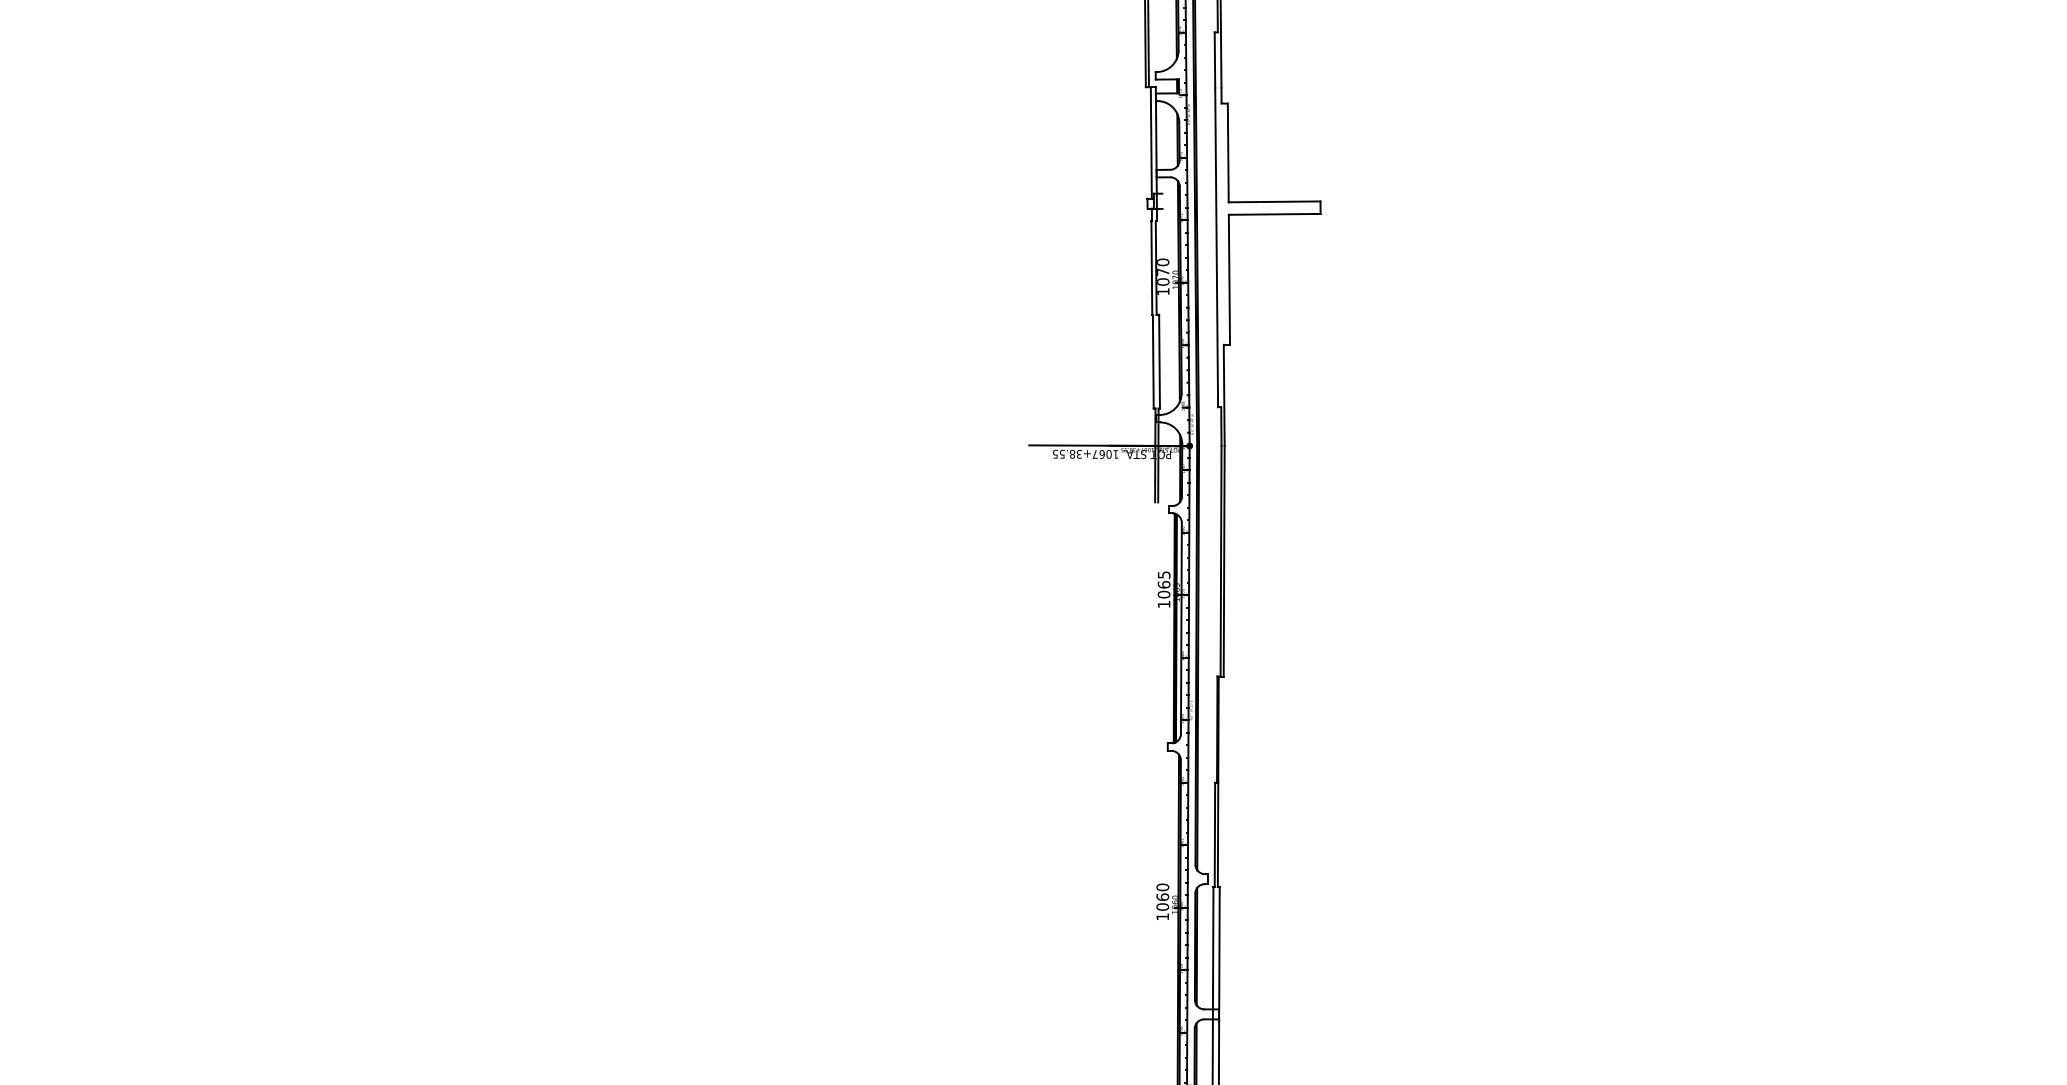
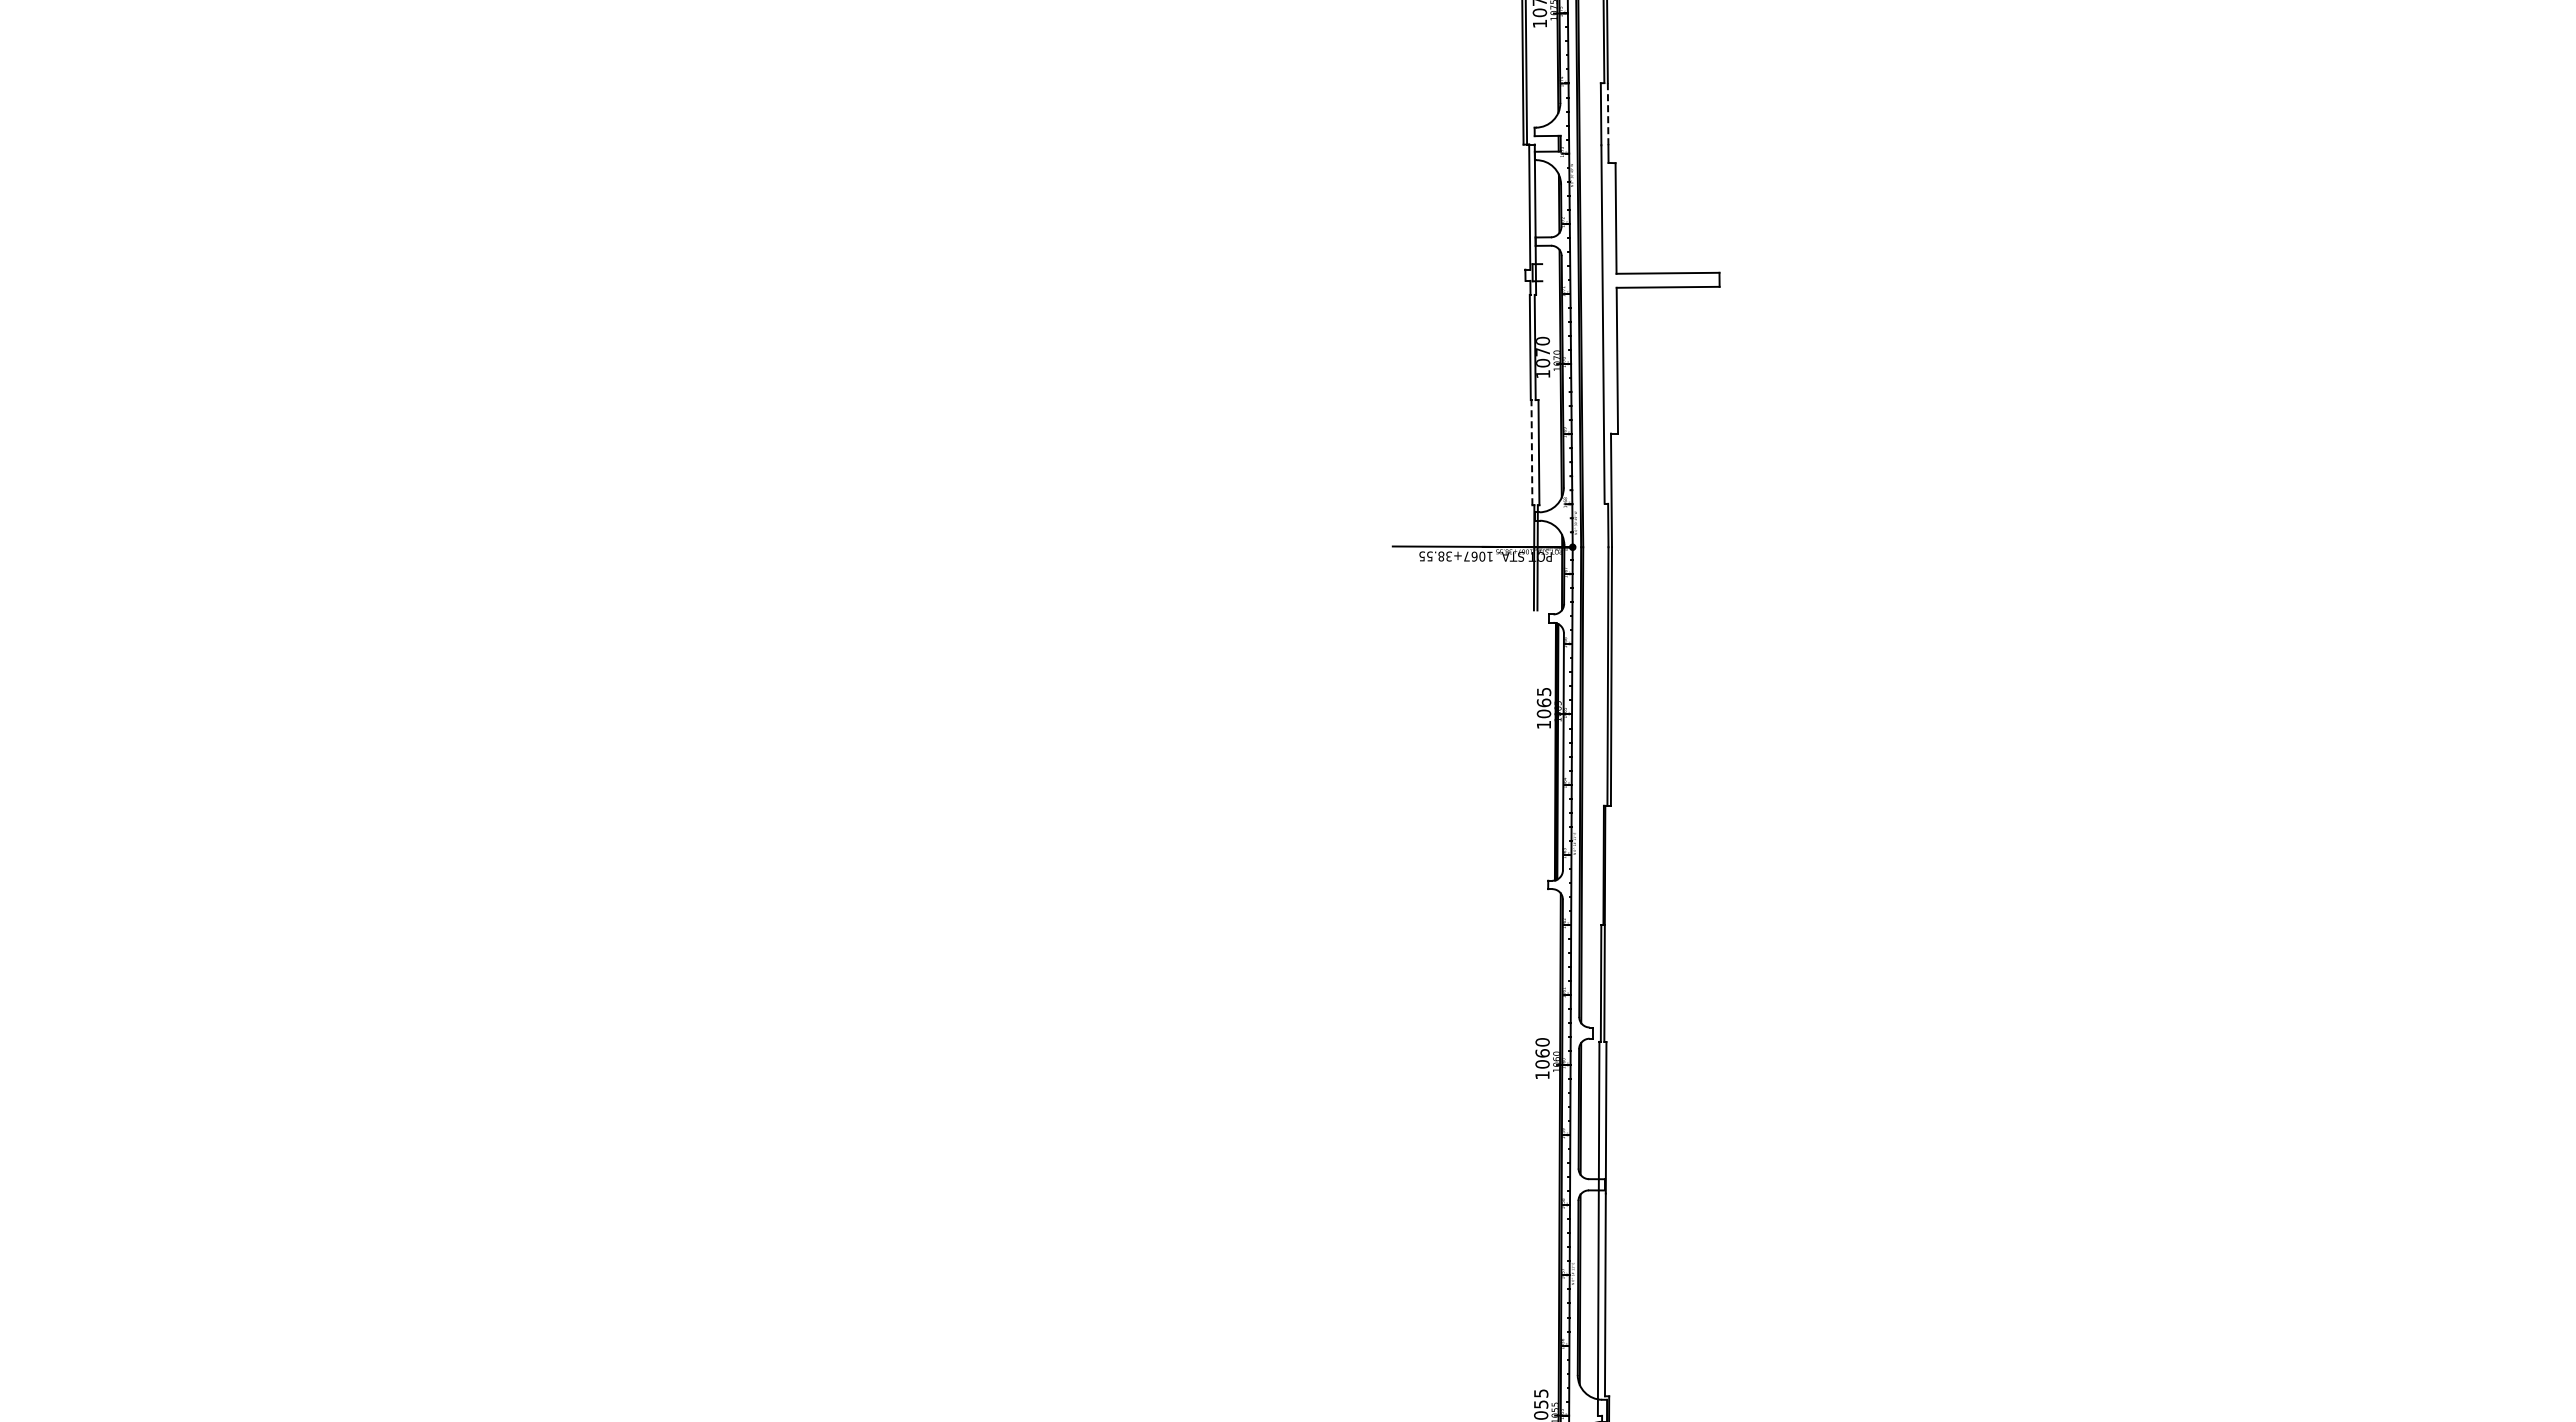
line: (1221, 59) -> (1608, 113), solid -> dashed
line: (1152, 361) -> (1531, 452), solid -> dashed

